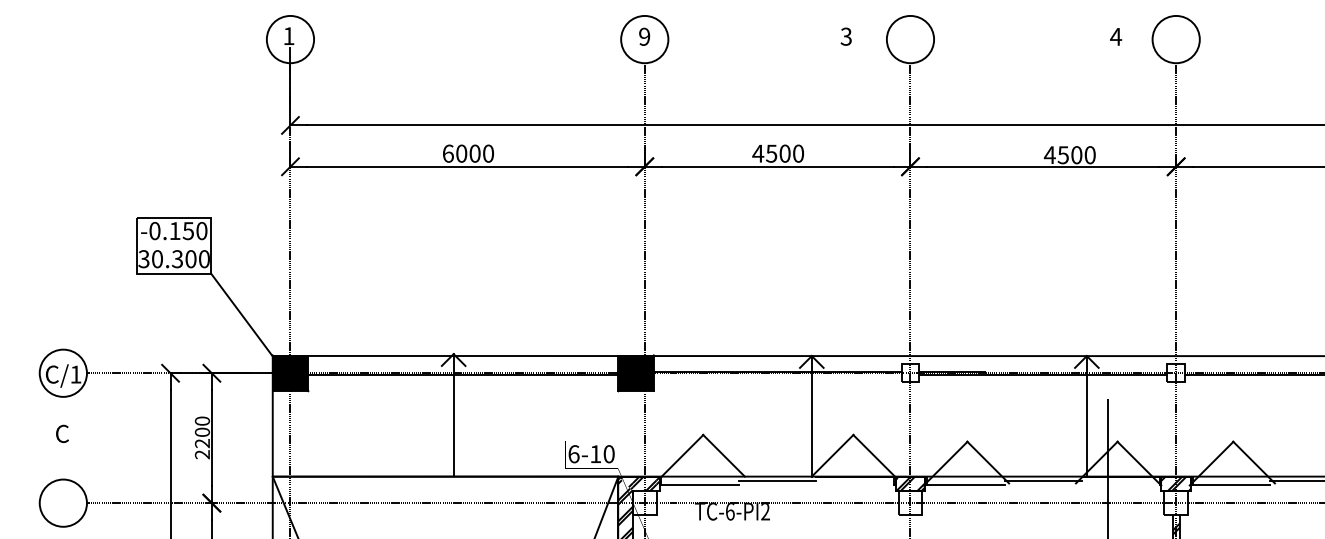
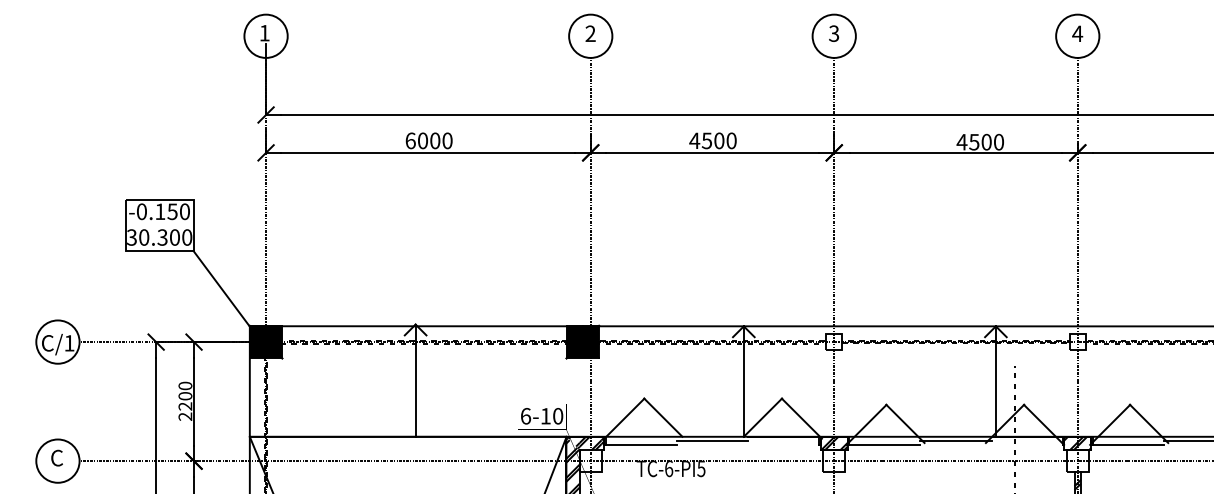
text: (644, 36) -> (590, 33), 9 -> 2
text: (845, 36) -> (833, 33), moved
text: (1116, 36) -> (1078, 33), moved
text: (62, 433) -> (57, 457), moved
text: (765, 512) -> (701, 469), -6-PI2 -> -6-PI5

